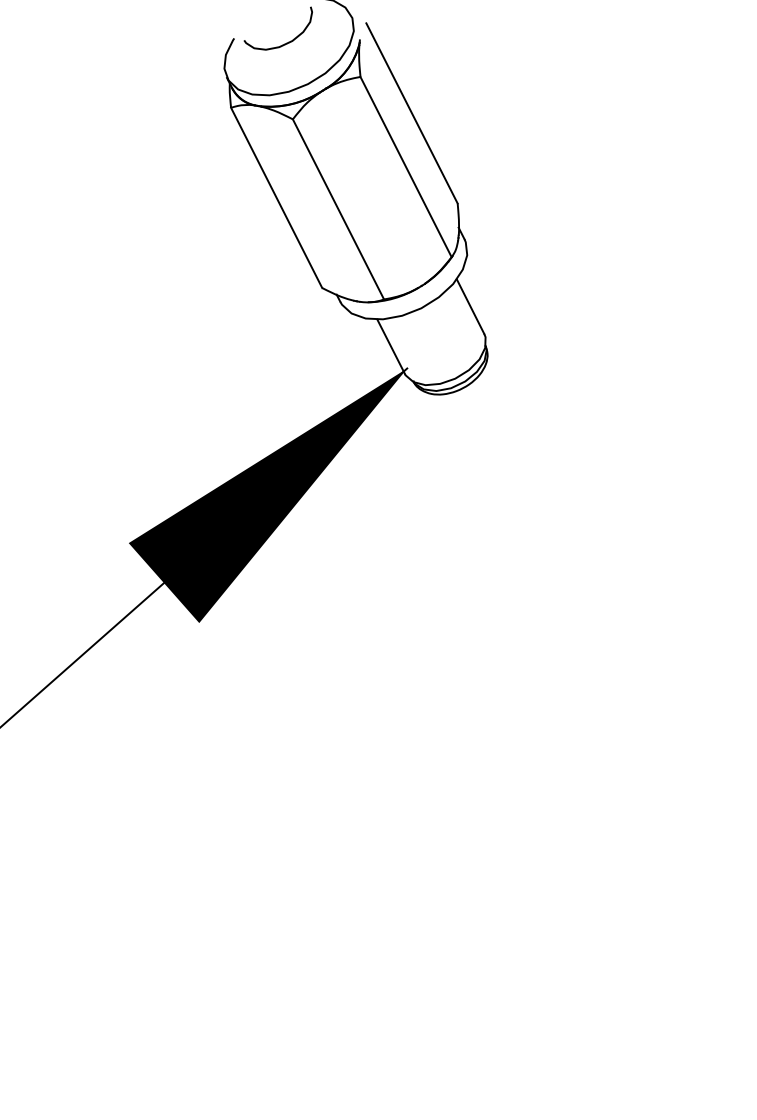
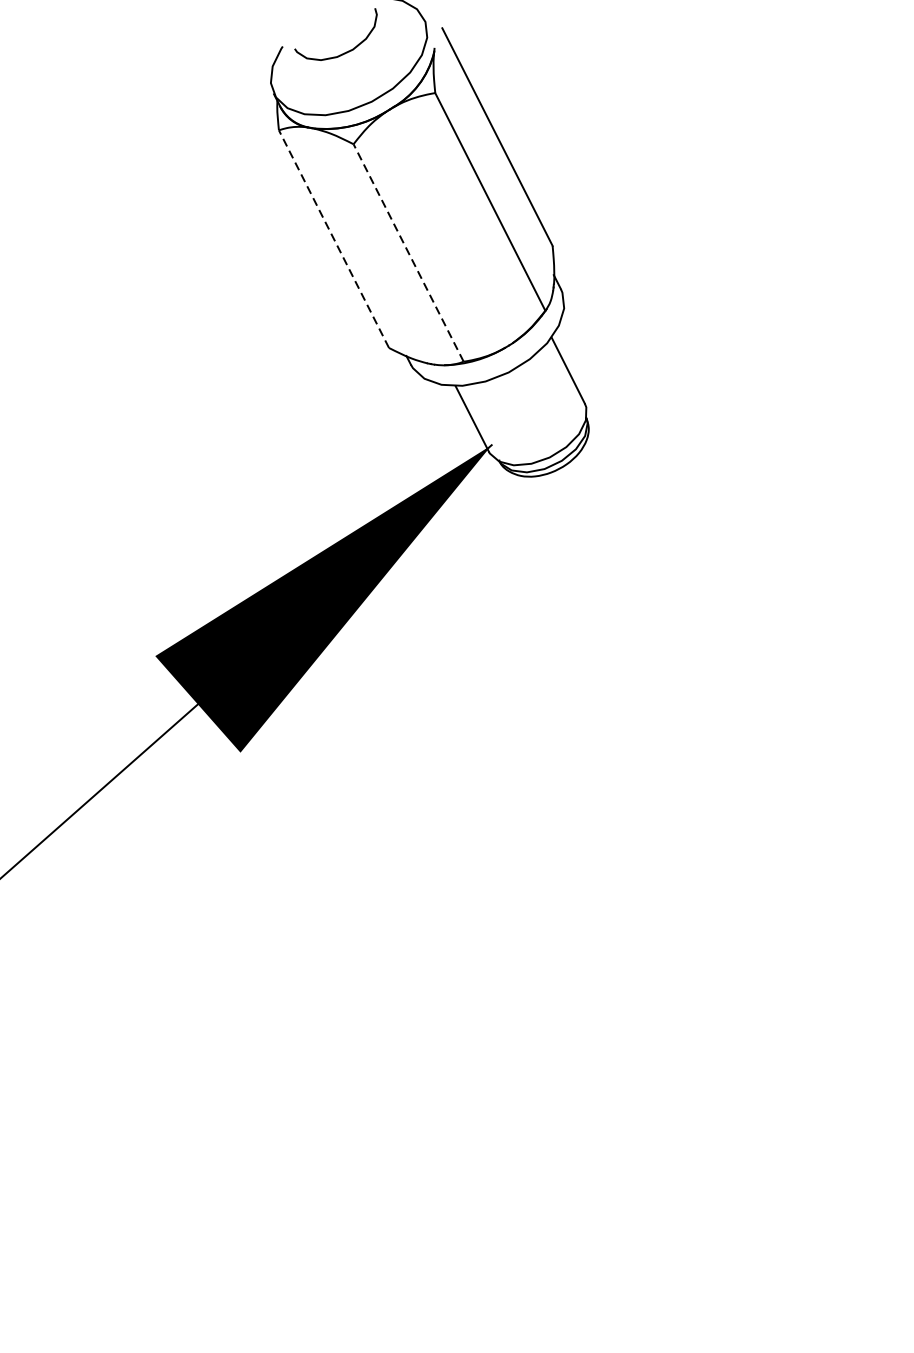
line: (276, 197) -> (333, 238), solid -> dashed
line: (338, 209) -> (408, 253), solid -> dashed

